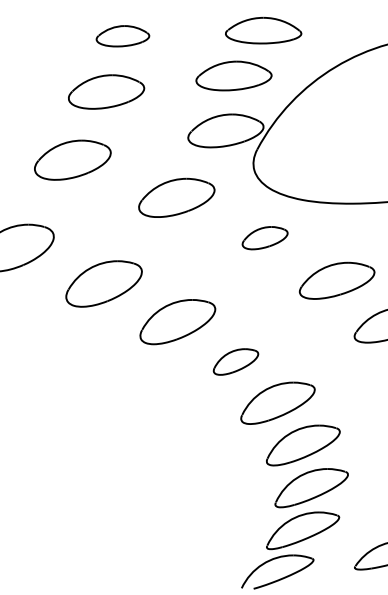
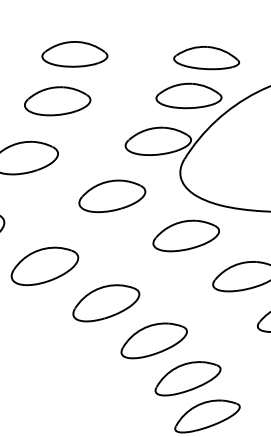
part: (263, 30) -> (206, 57), moved
part: (122, 35) -> (74, 53), size x1.43
part: (233, 75) -> (188, 95), moved
part: (264, 237) -> (185, 235), size x1.67
part: (235, 361) -> (153, 340), size x1.67

